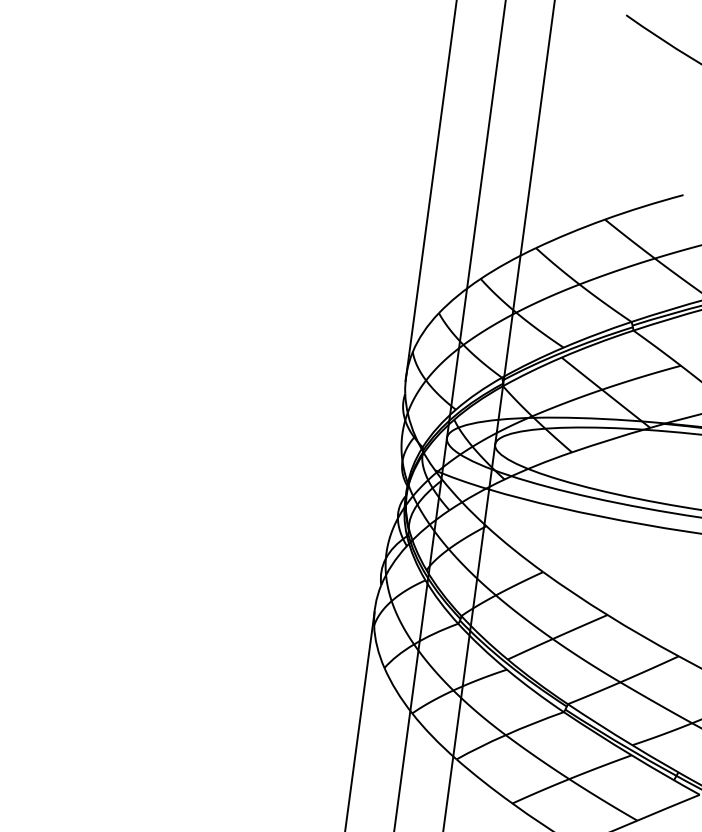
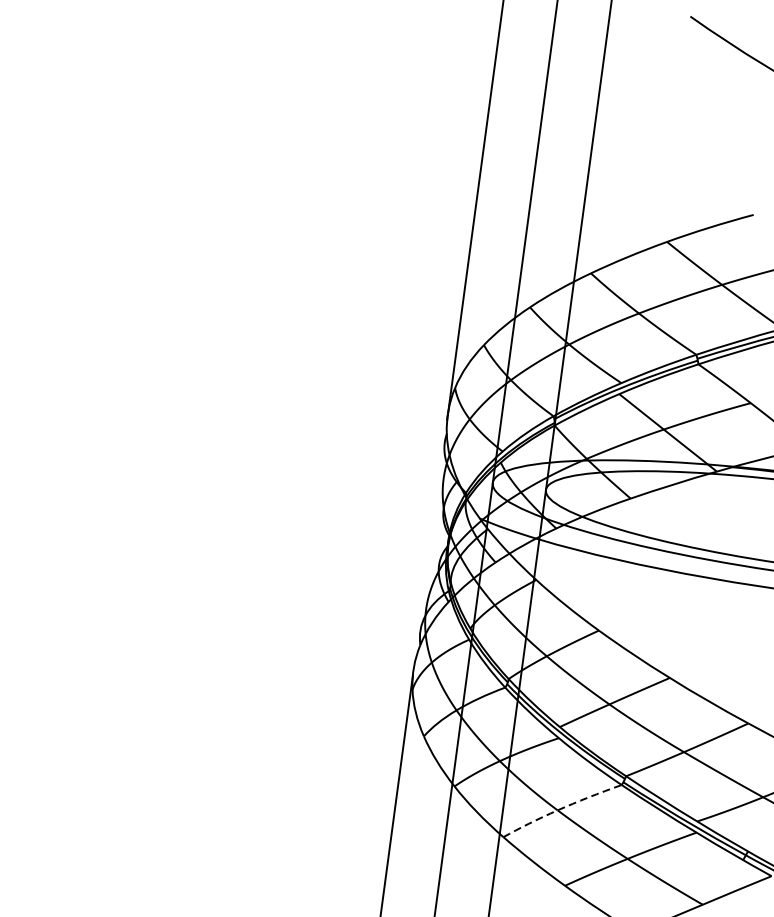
arc: (508, 734) -> (560, 809), solid -> dashed

